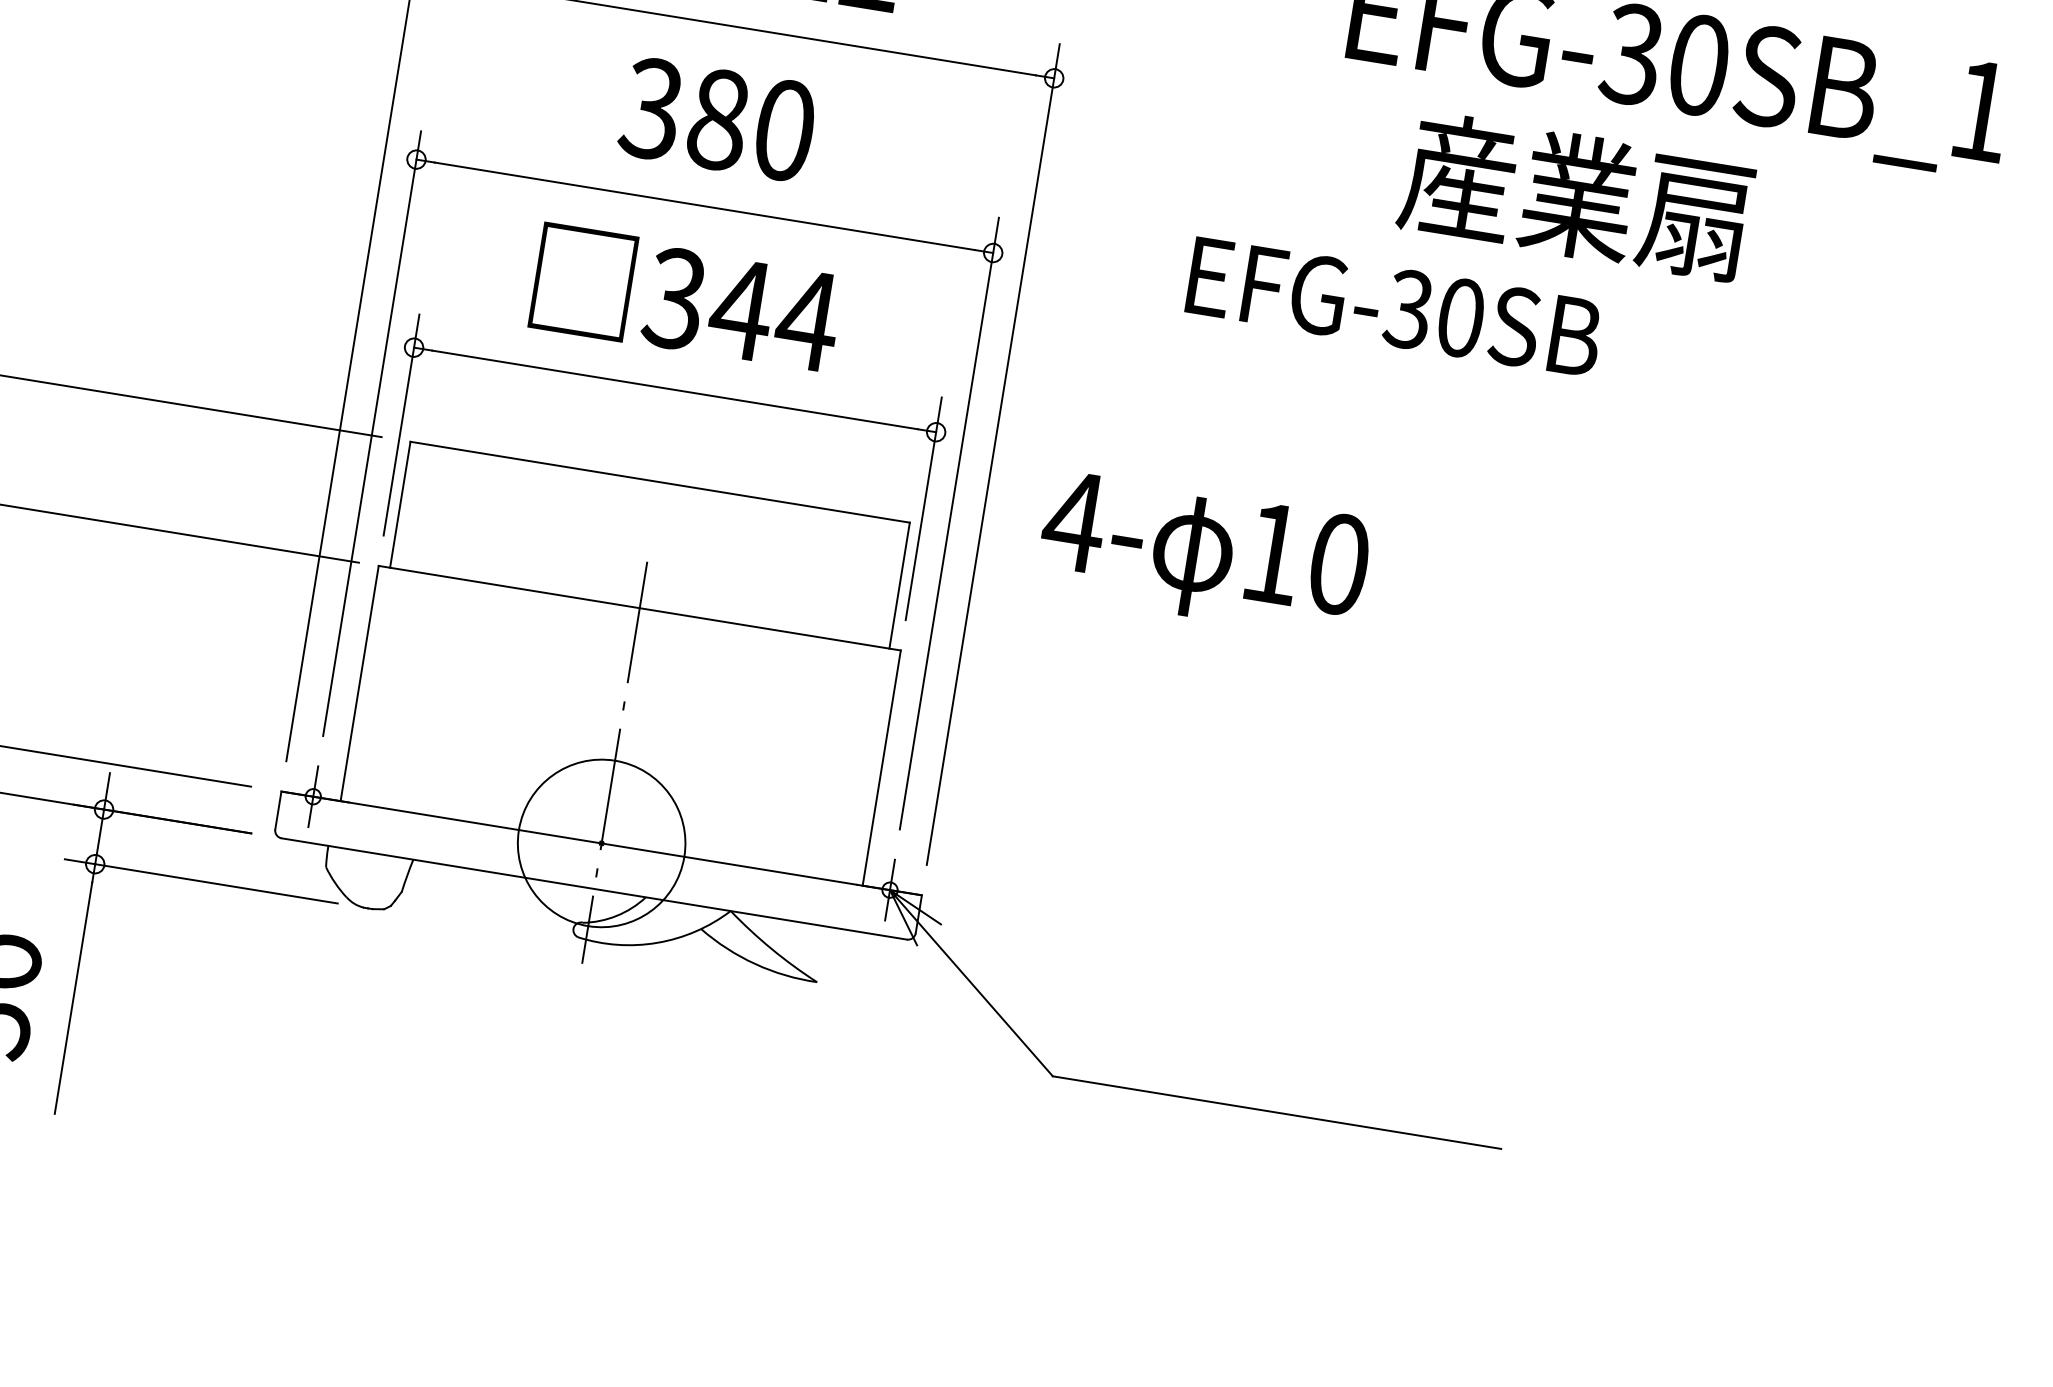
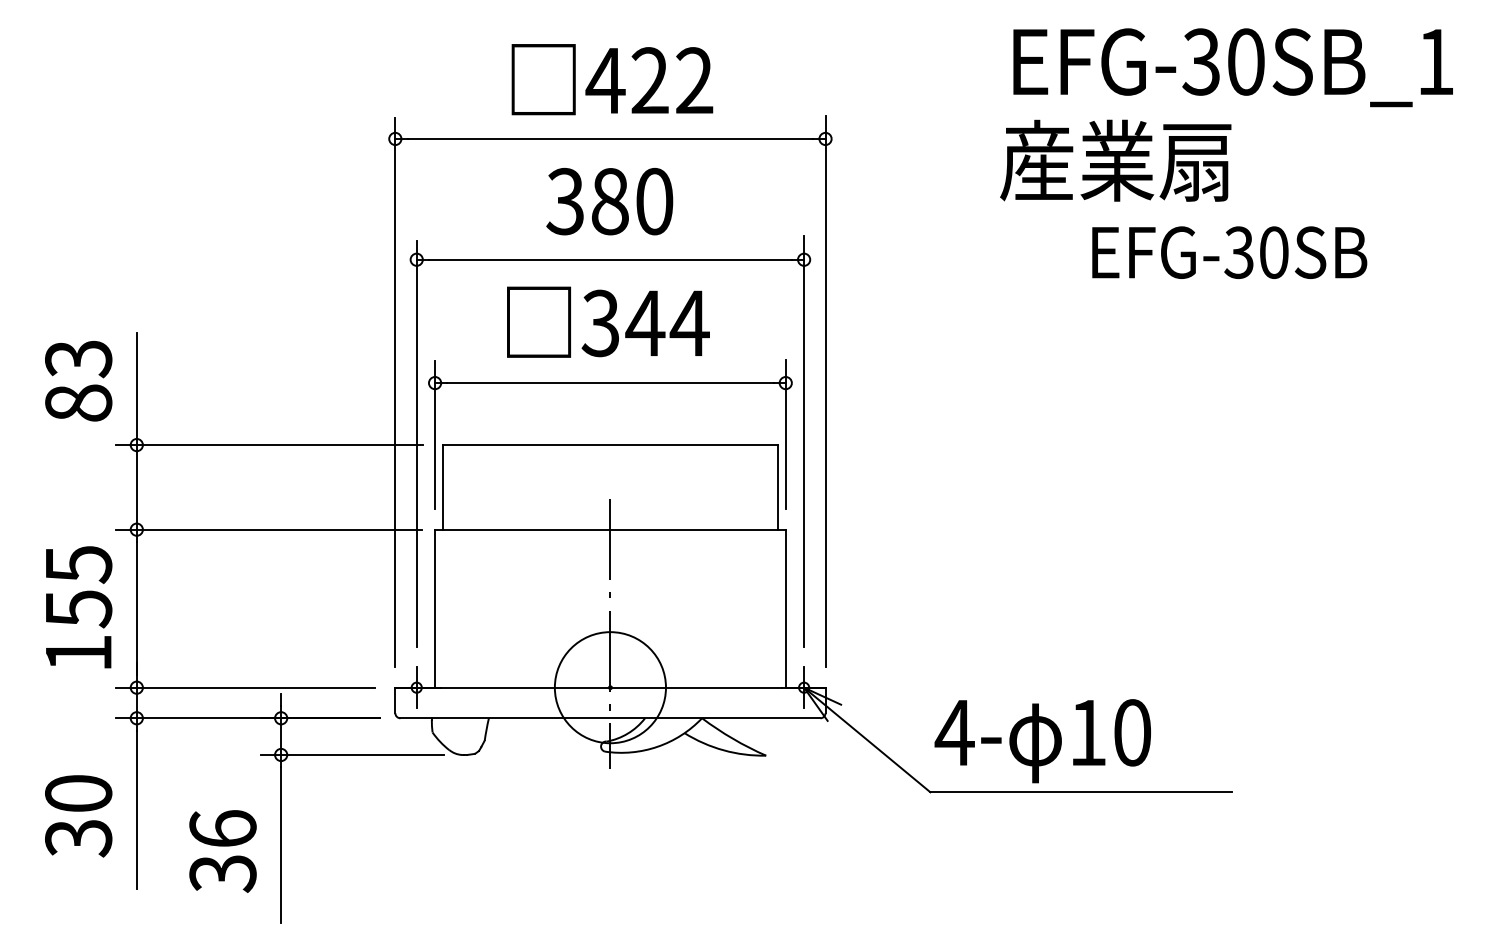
text: (1576, 195) -> (1115, 160), moved
text: (1394, 306) -> (1229, 252), moved
text: (1203, 555) -> (1042, 741), moved

